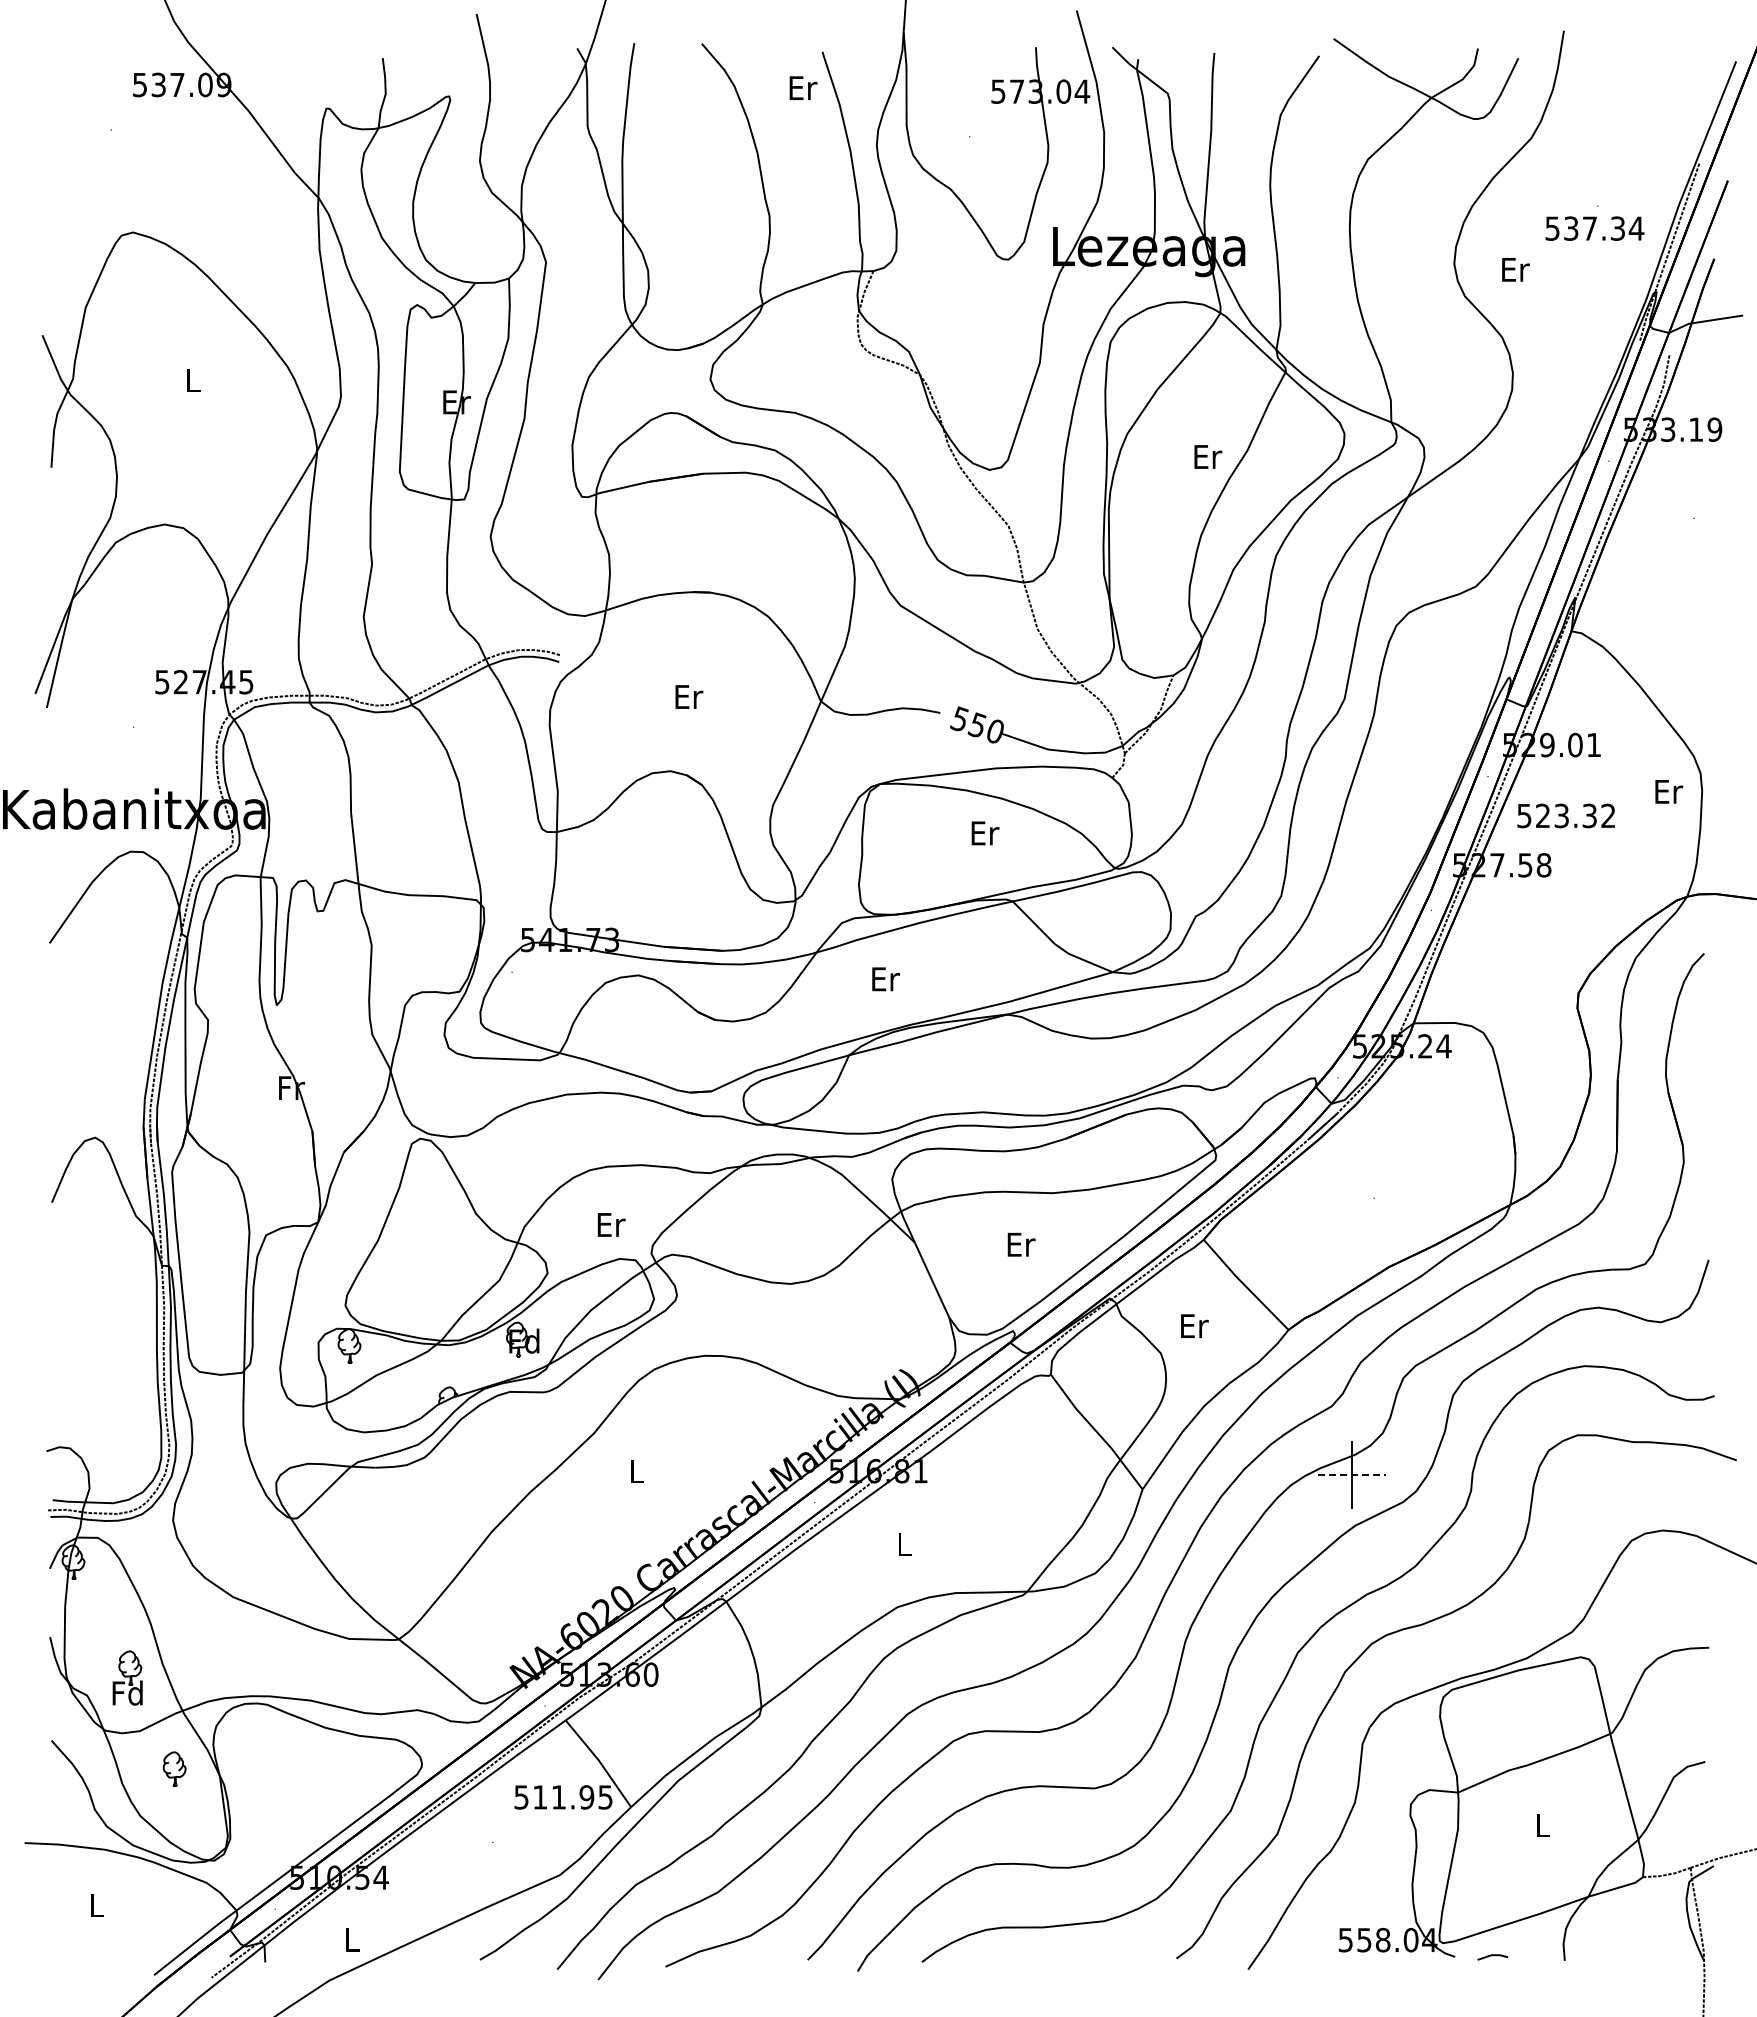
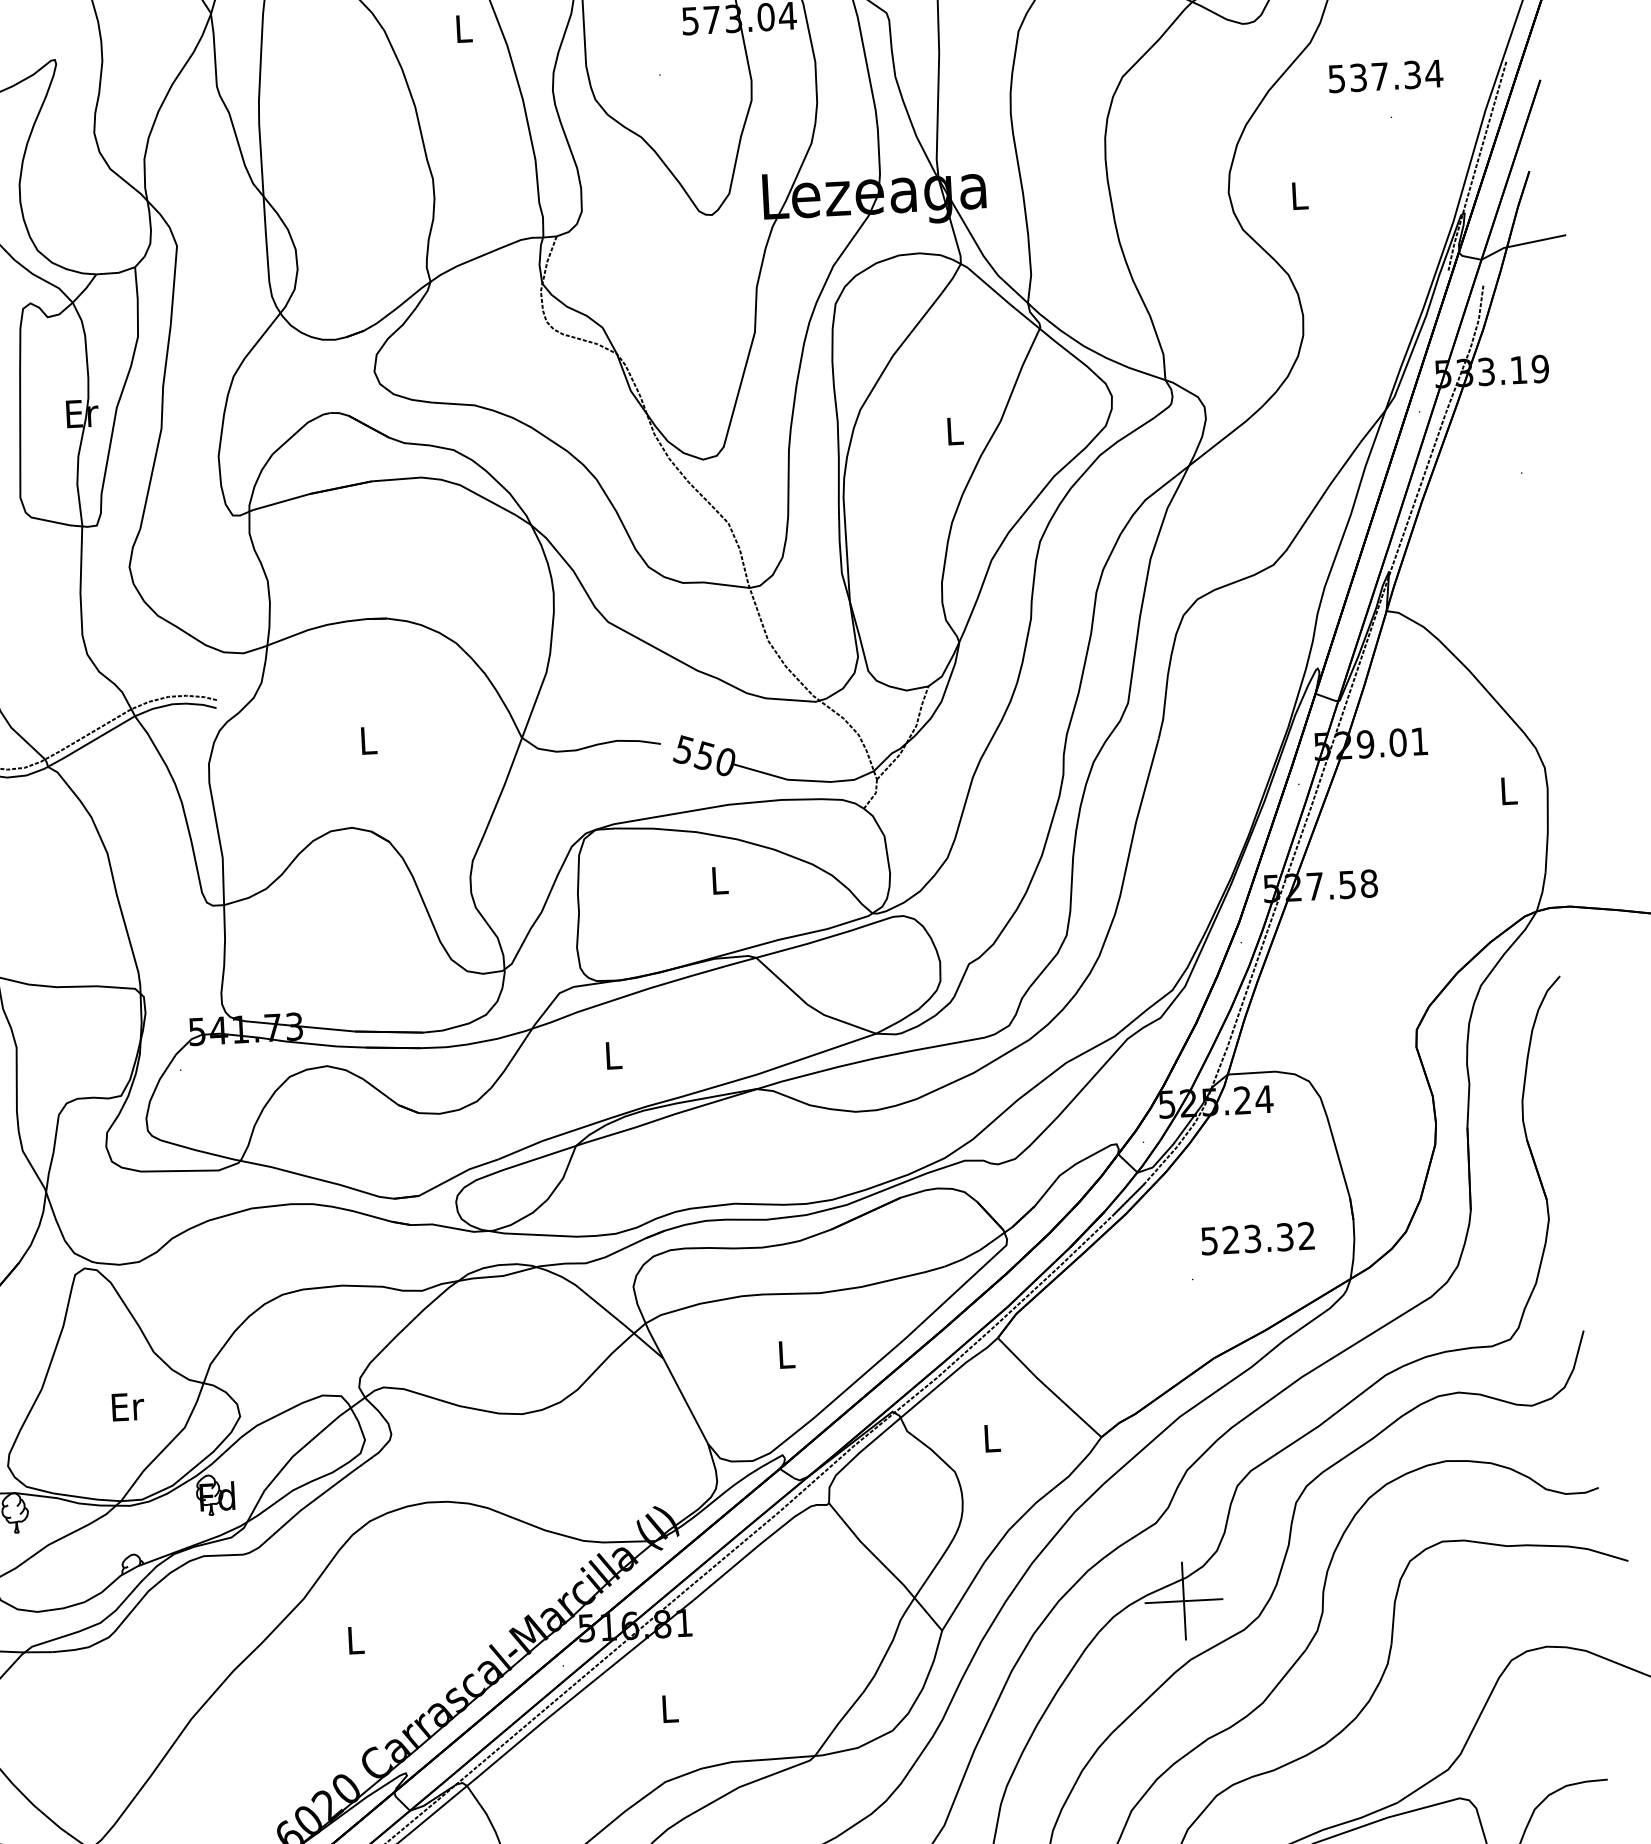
text: (803, 87) -> (464, 28), Er -> L
text: (1594, 228) -> (1385, 76), moved
text: (1515, 269) -> (1299, 195), Er -> L
text: (1208, 456) -> (955, 430), Er -> L
text: (689, 696) -> (369, 740), Er -> L
text: (1669, 791) -> (1509, 790), Er -> L
text: (1565, 815) -> (1256, 1238), moved
text: (985, 833) -> (720, 880), Er -> L
text: (885, 979) -> (613, 1055), Er -> L
text: (611, 1224) -> (128, 1406), moved
text: (1021, 1244) -> (787, 1354), Er -> L
text: (1194, 1325) -> (992, 1437), Er -> L
line: (1352, 1474) -> (1184, 1600), dashed -> solid

